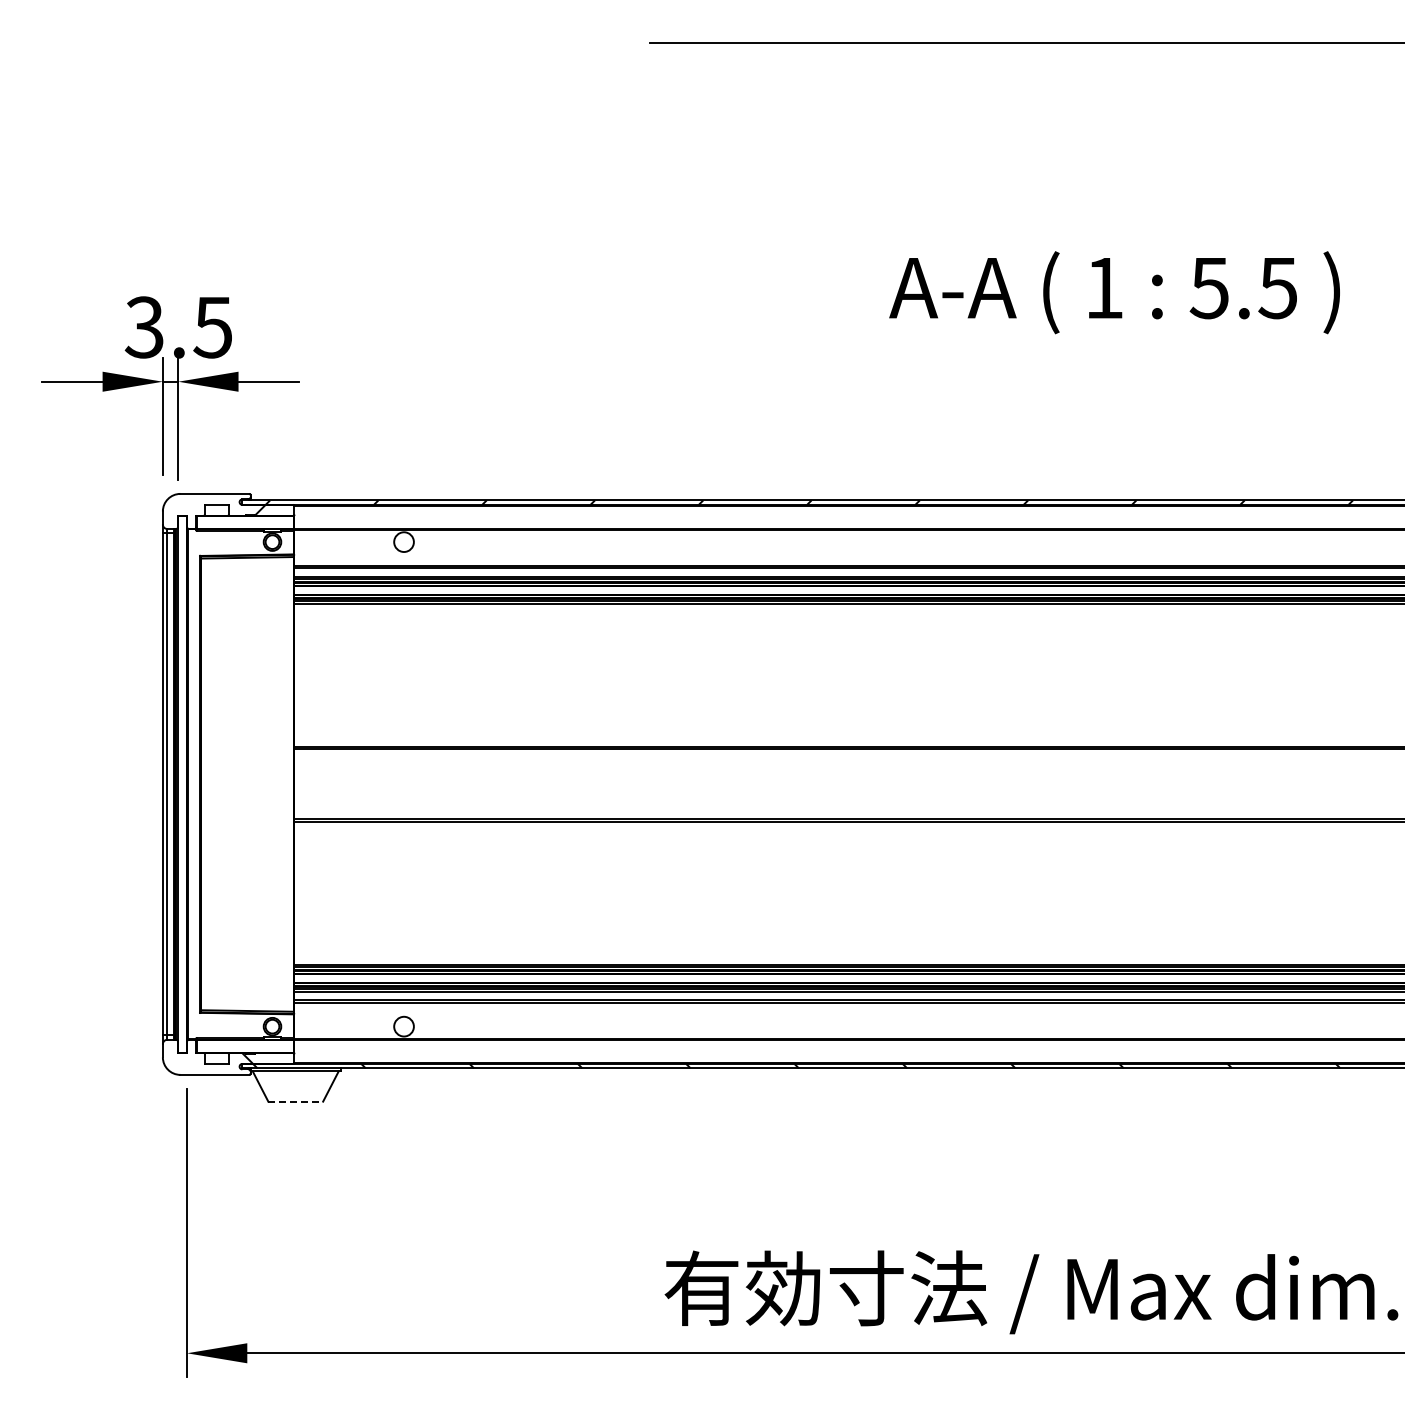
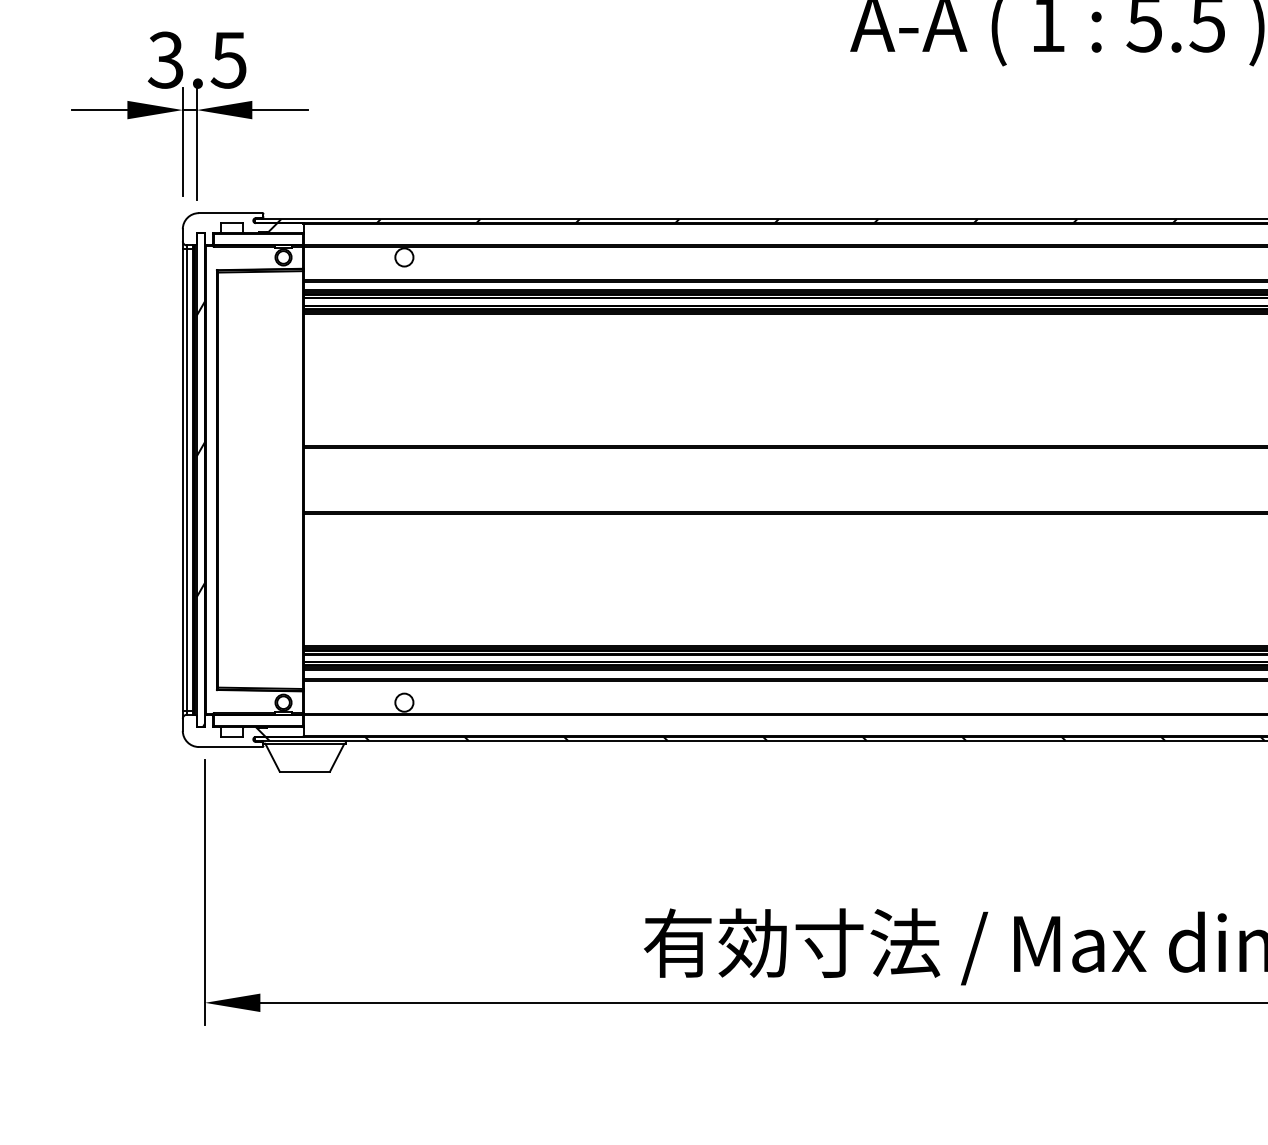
hatch: (182, 821) -> (200, 514), added
line: (296, 1101) -> (305, 771), dashed -> solid

